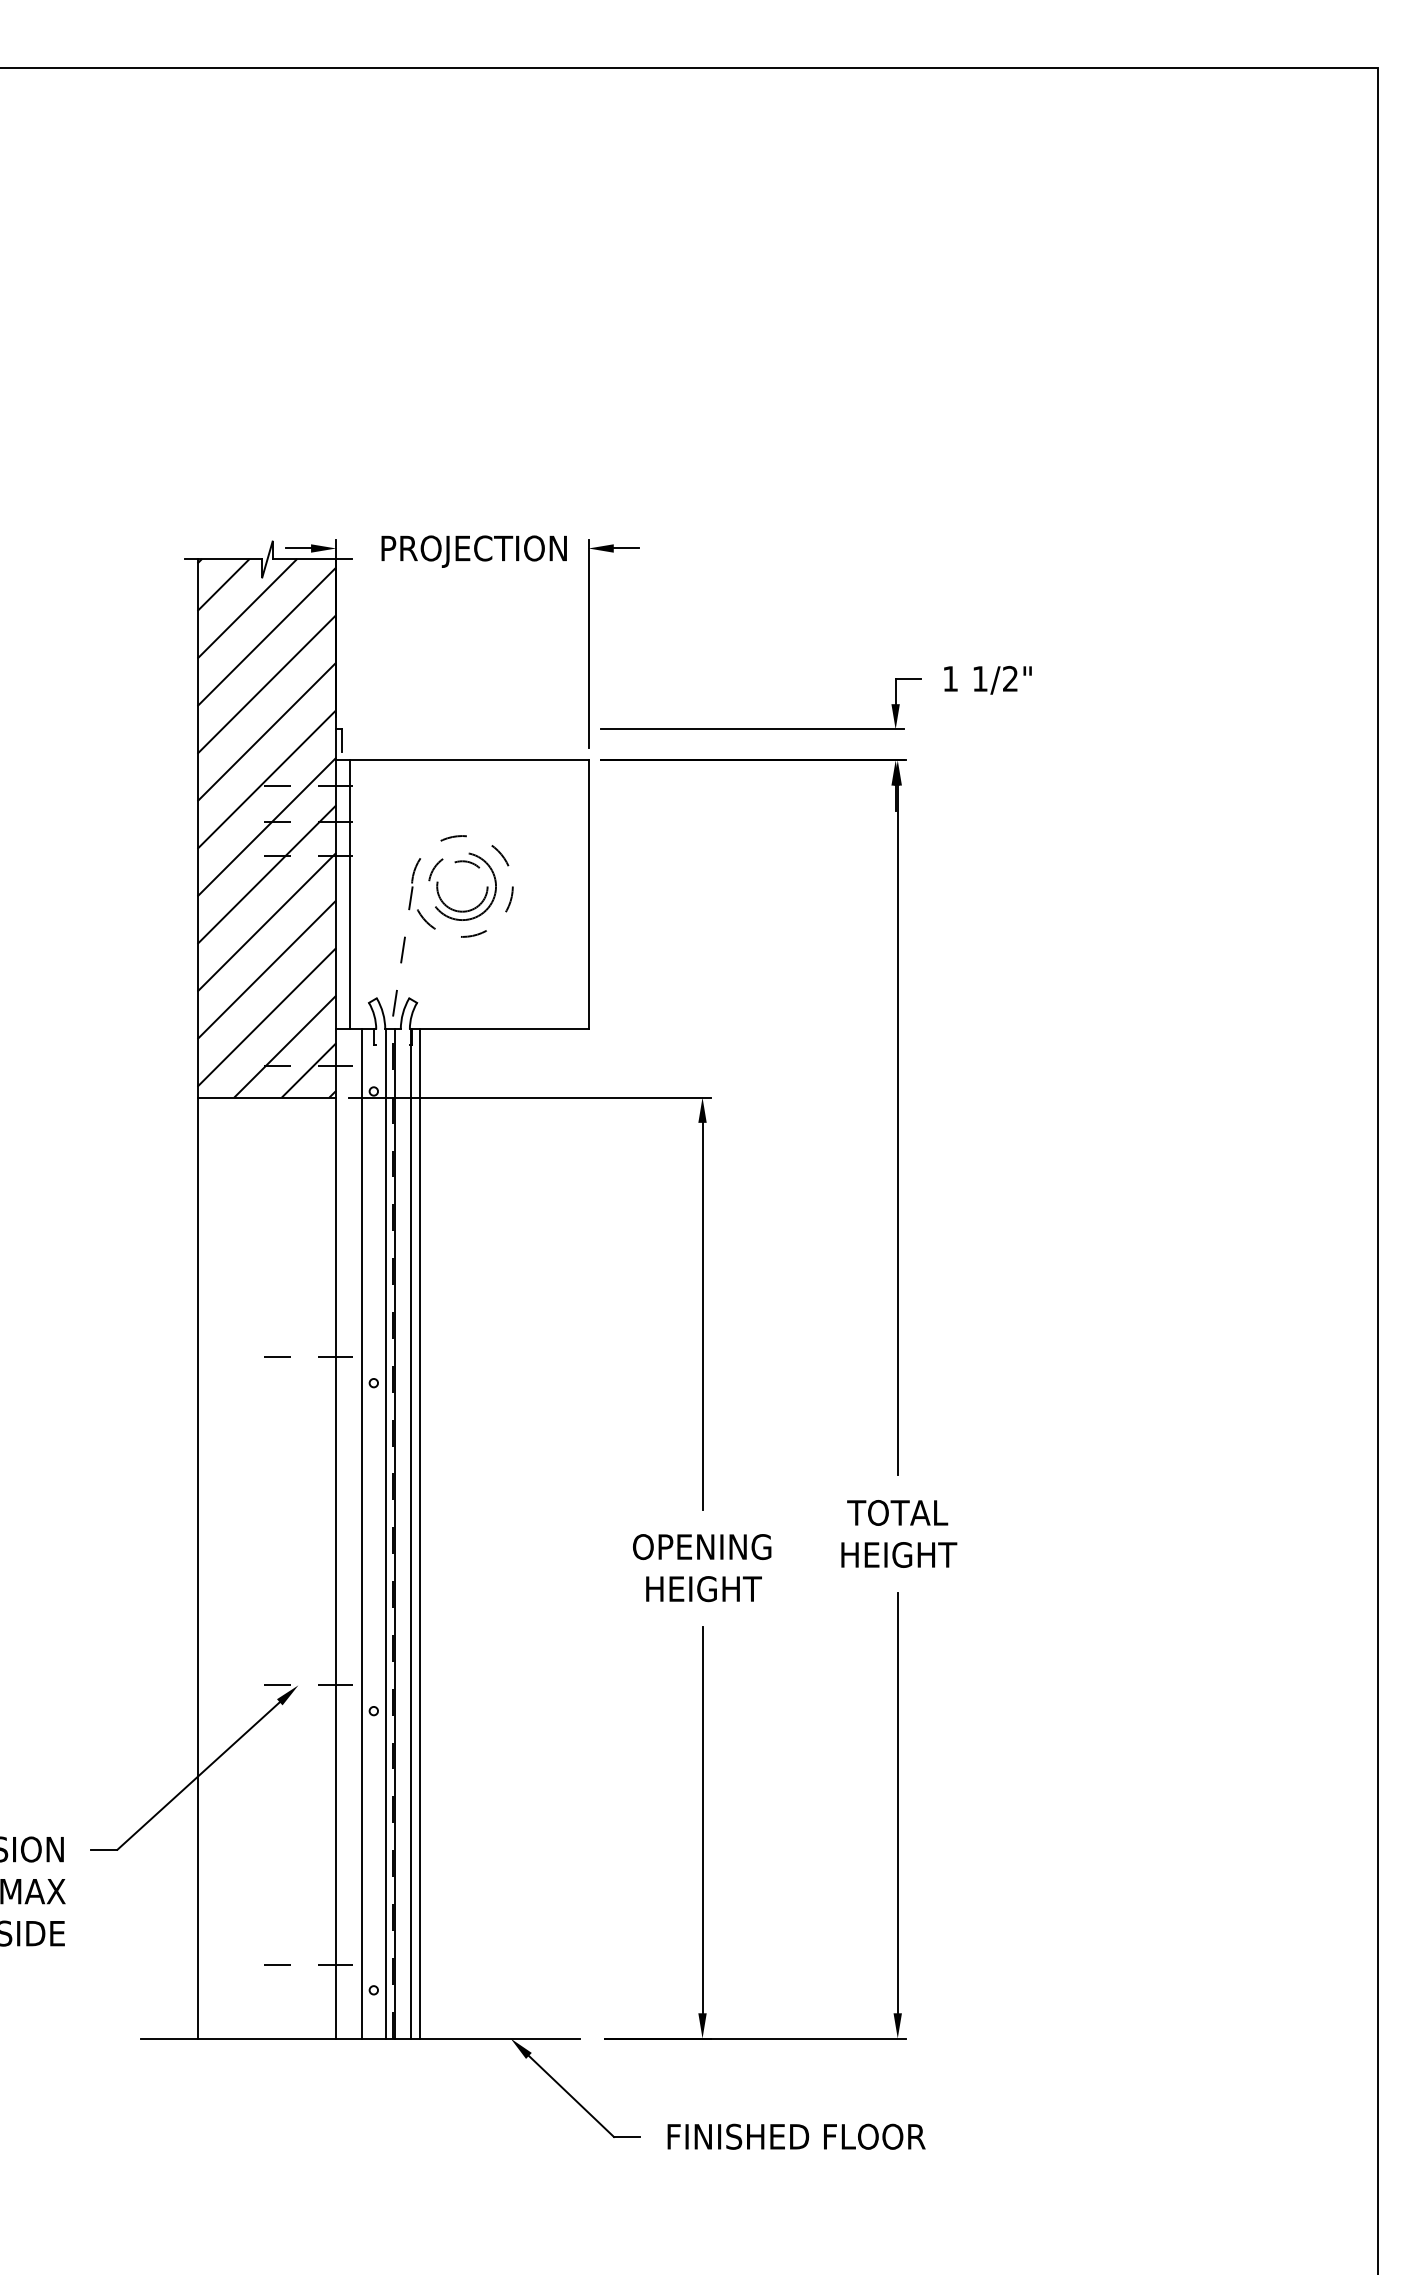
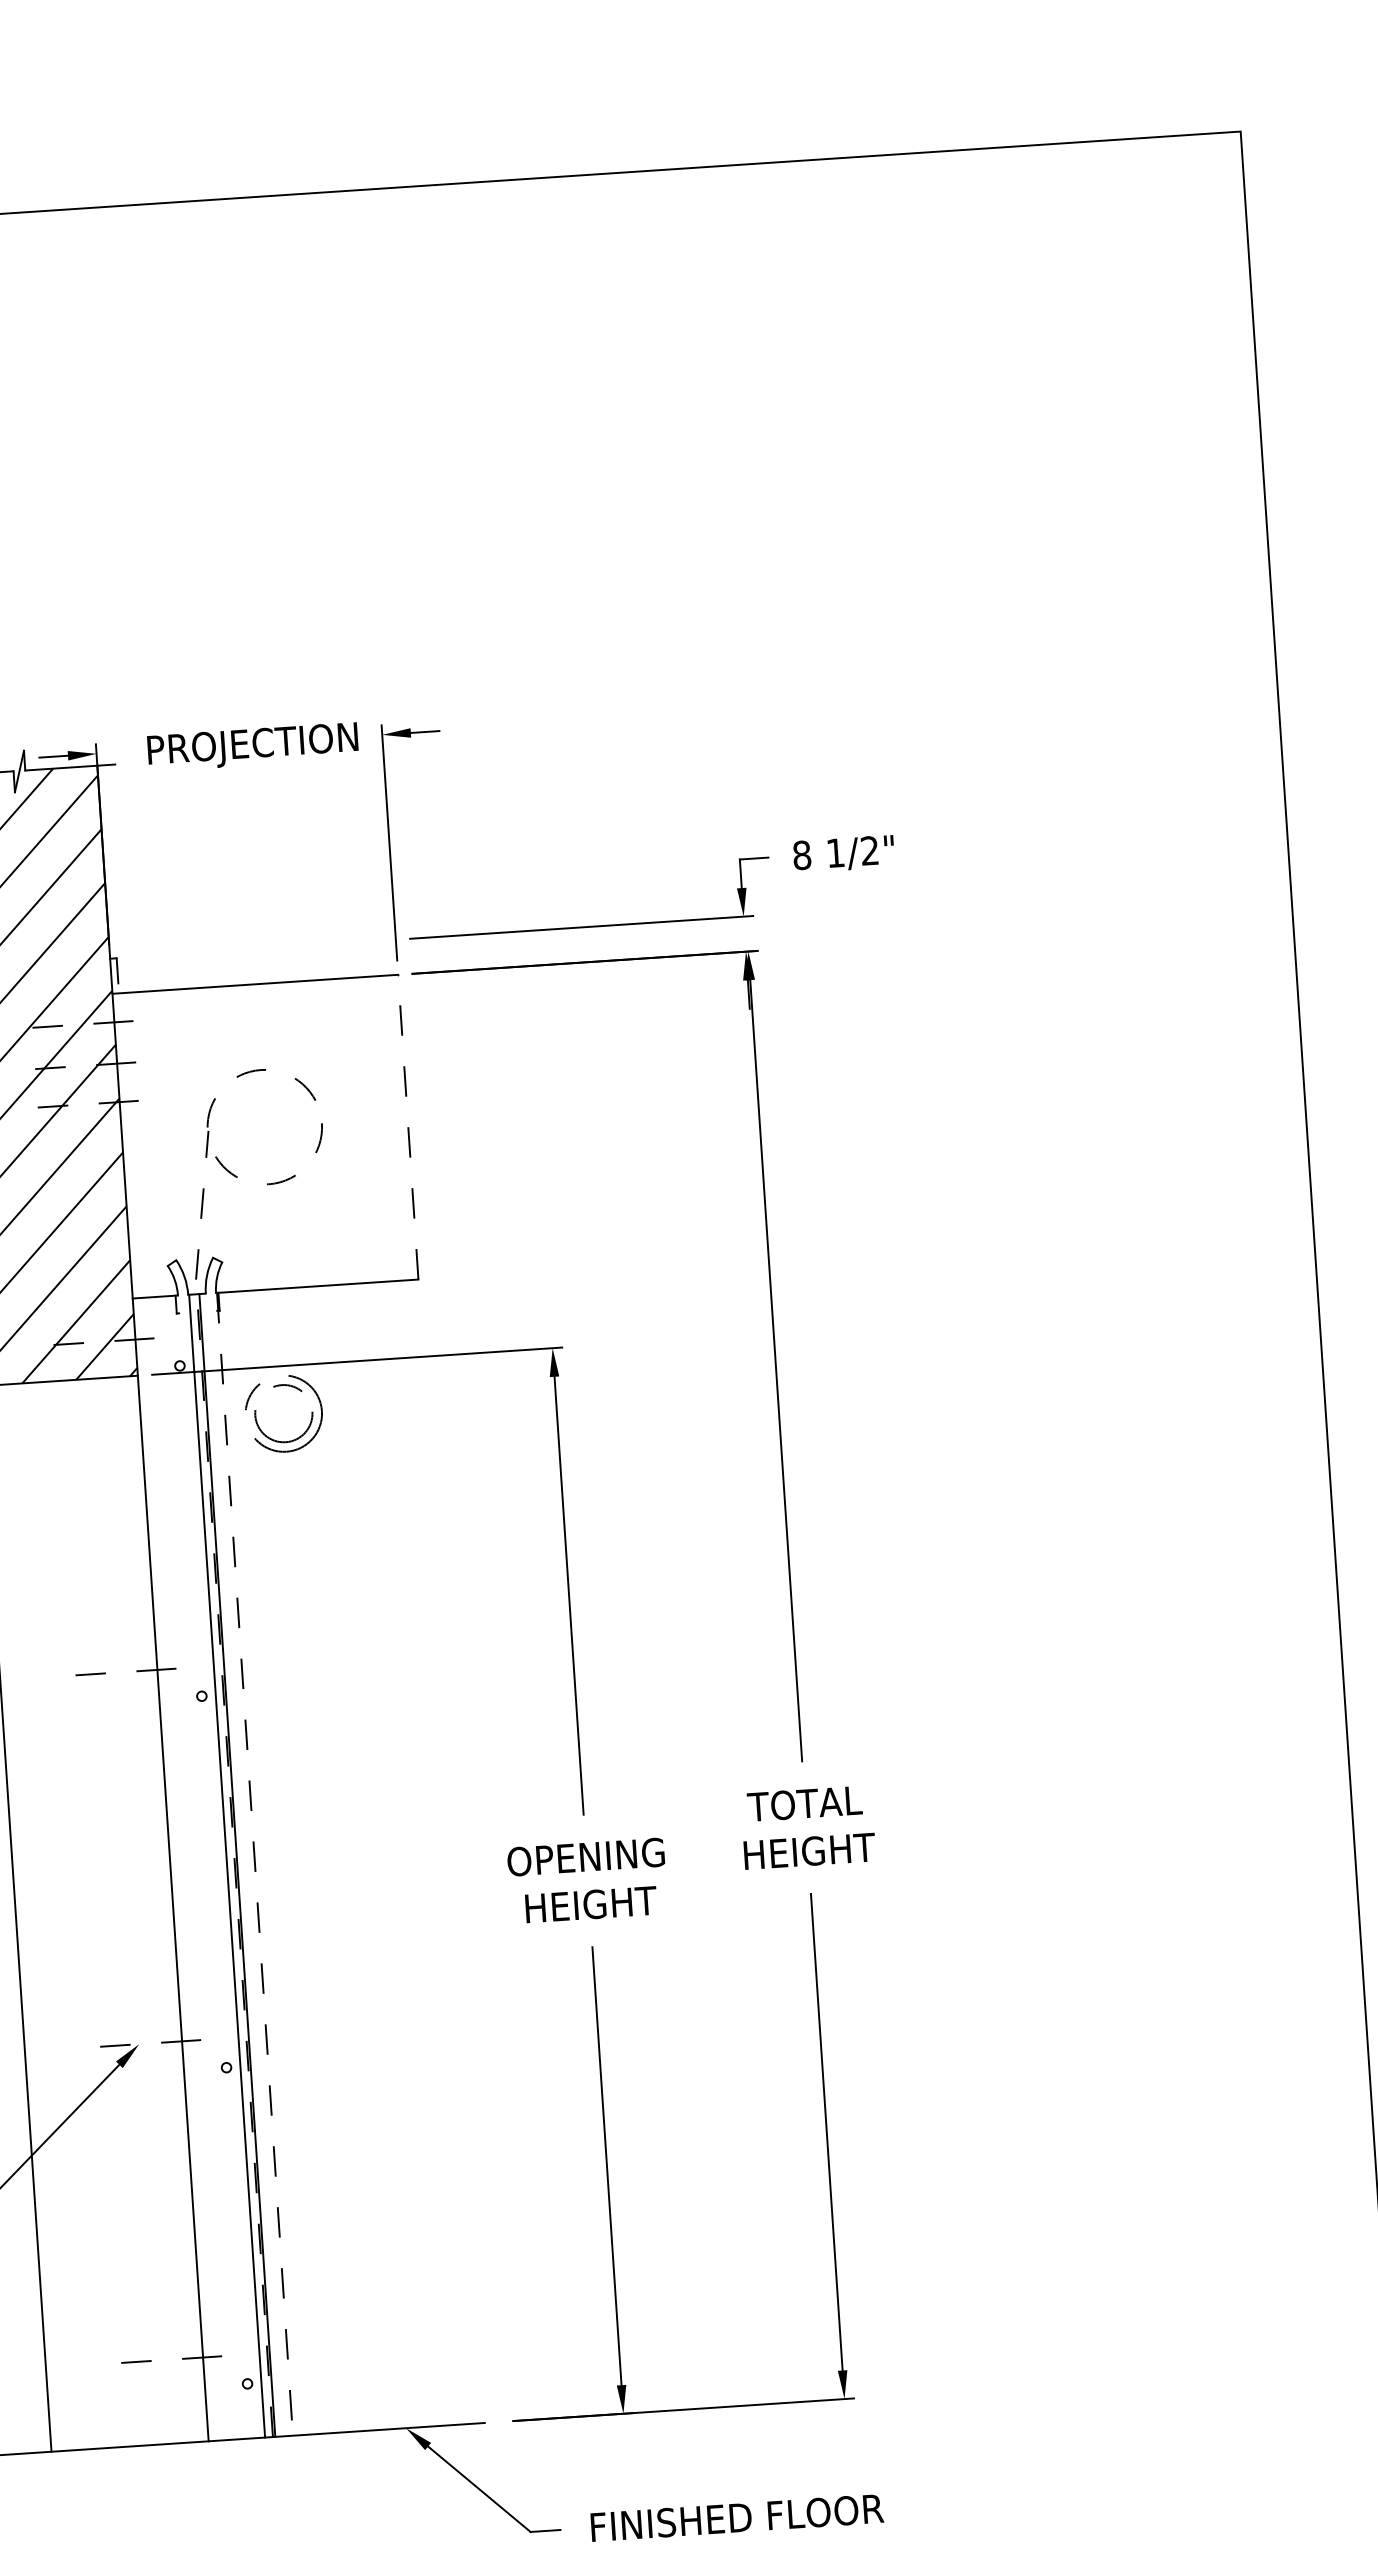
text: (950, 678) -> (801, 854), 1 -> 8
part: (475, 866) -> (297, 1390), moved
line: (350, 894) -> (138, 1144), removed
line: (588, 894) -> (408, 1126), solid -> dashed
line: (361, 1533) -> (199, 1867), removed
line: (410, 1533) -> (254, 1863), solid -> dashed
line: (419, 1533) -> (264, 1863), removed

